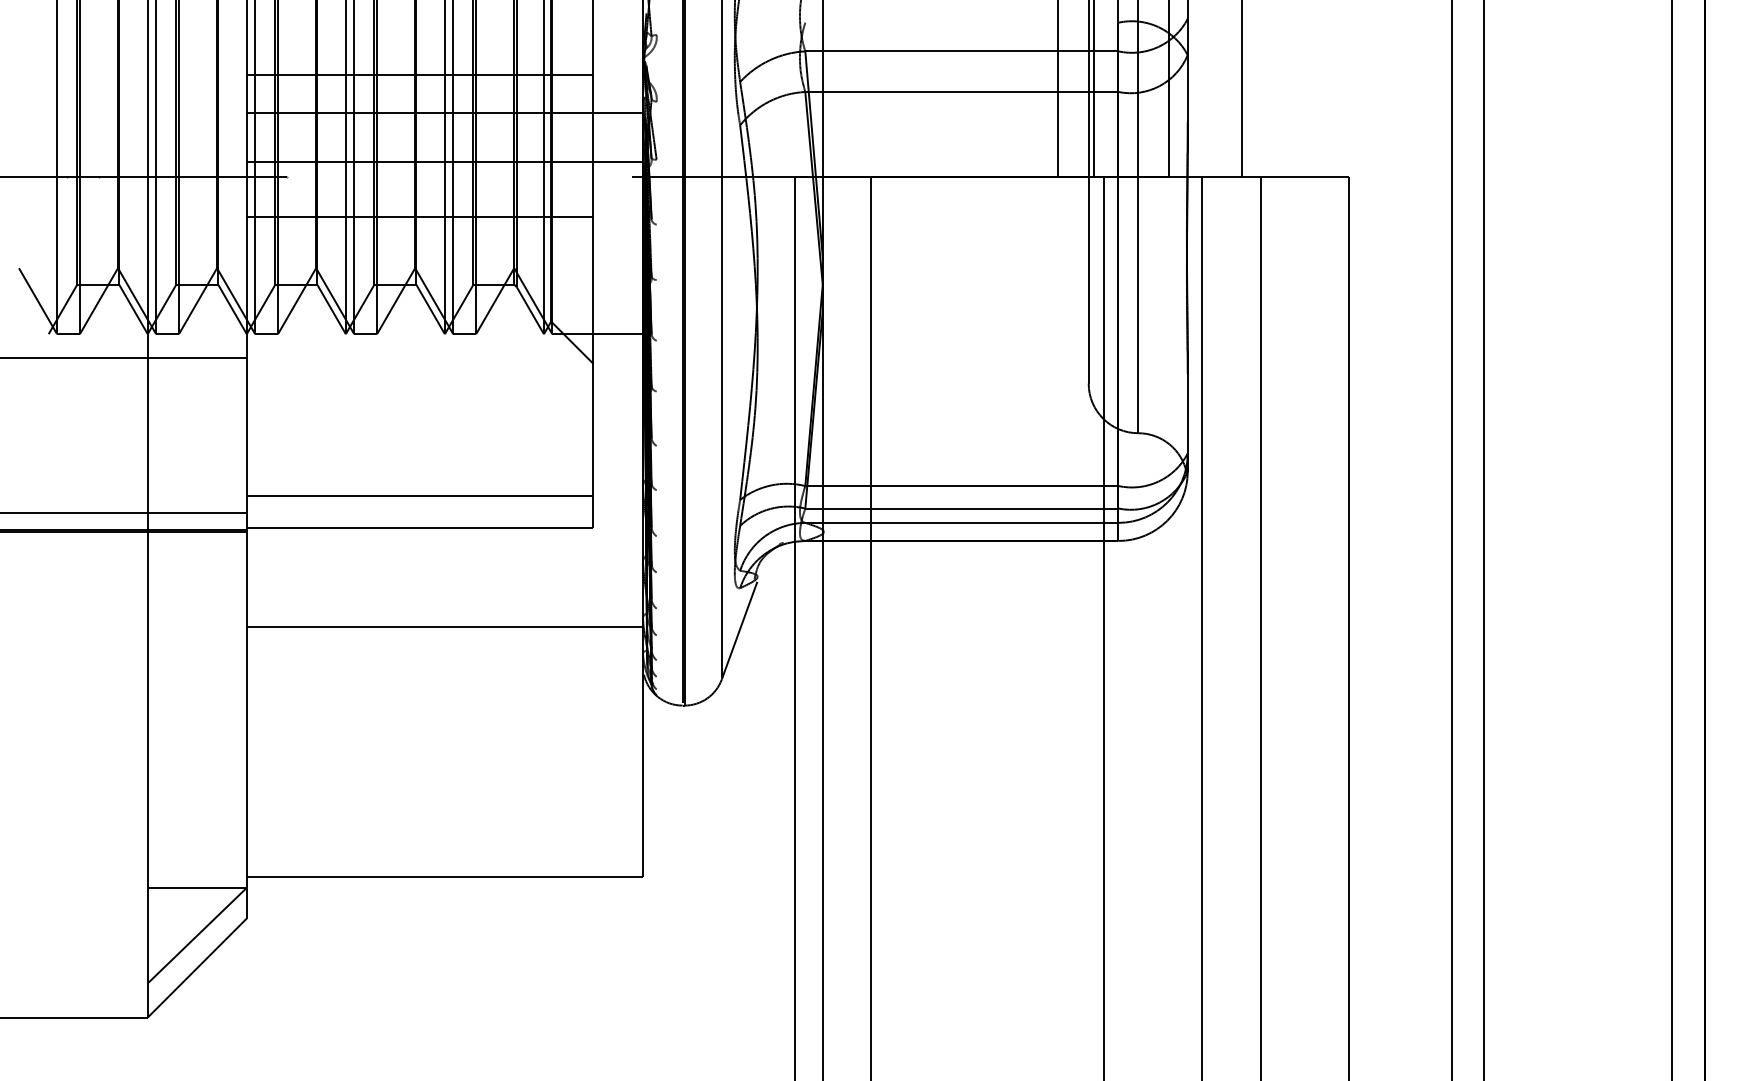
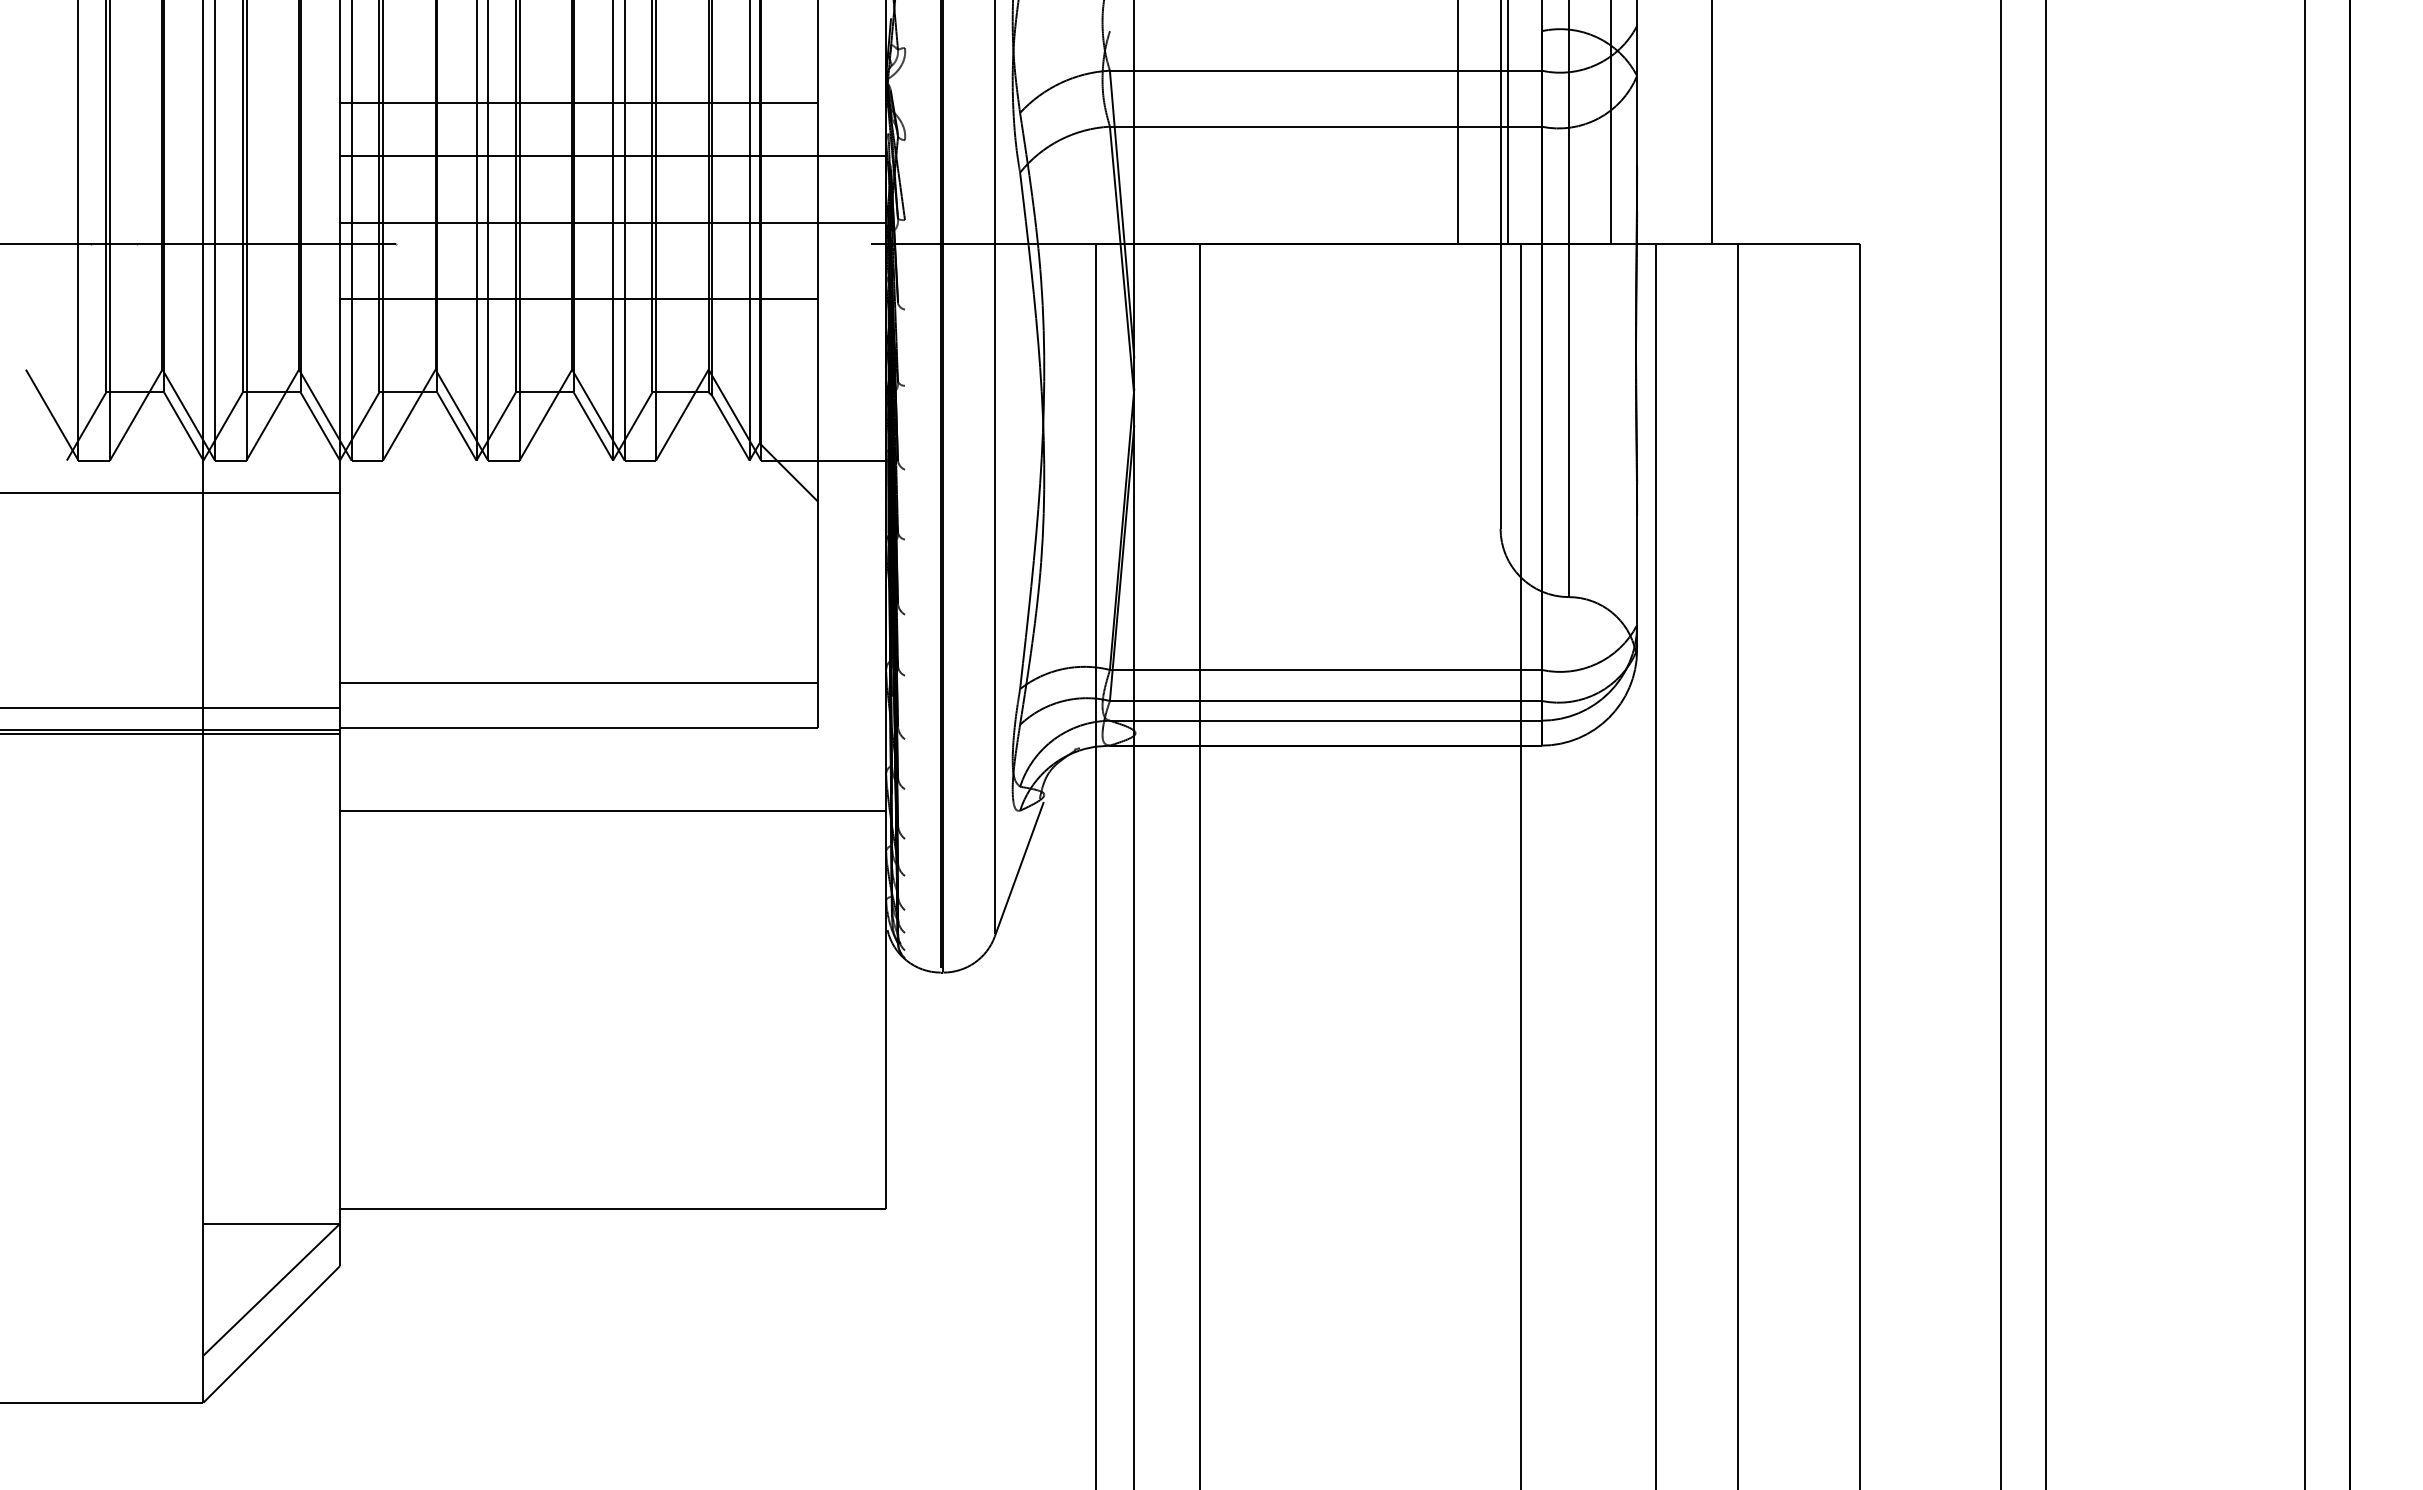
line: (444, 627) -> (612, 811), moved

